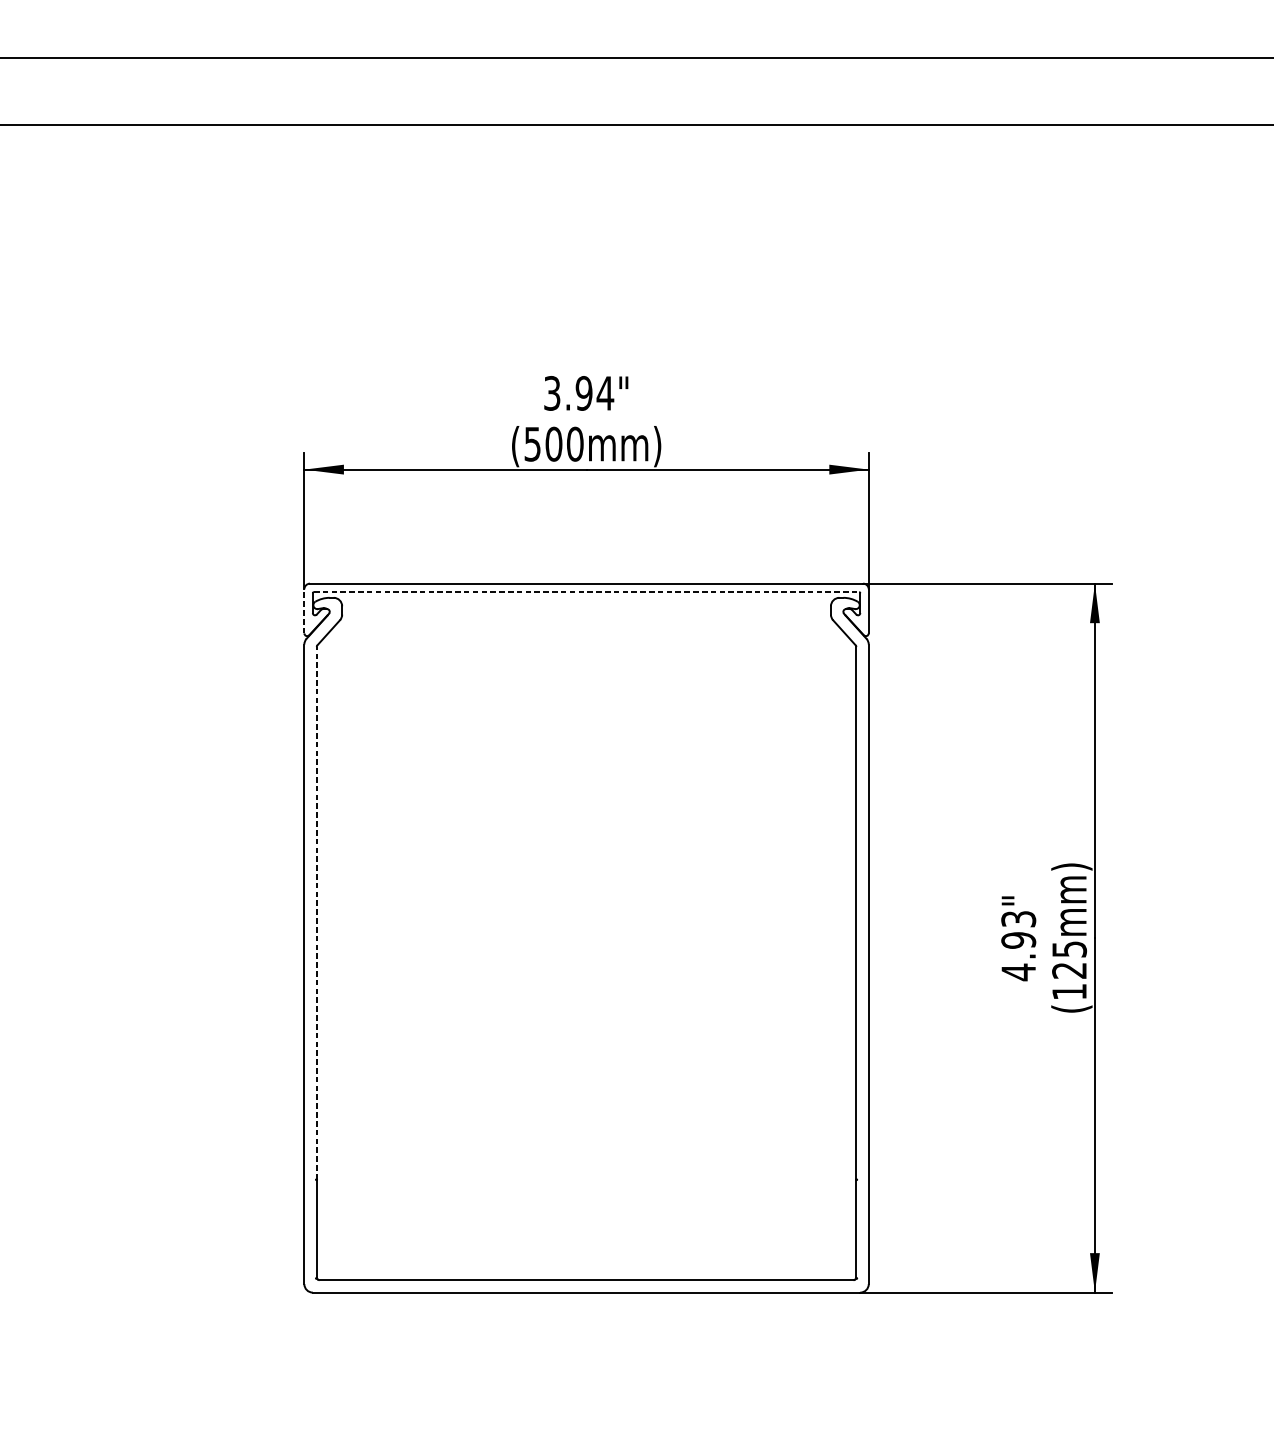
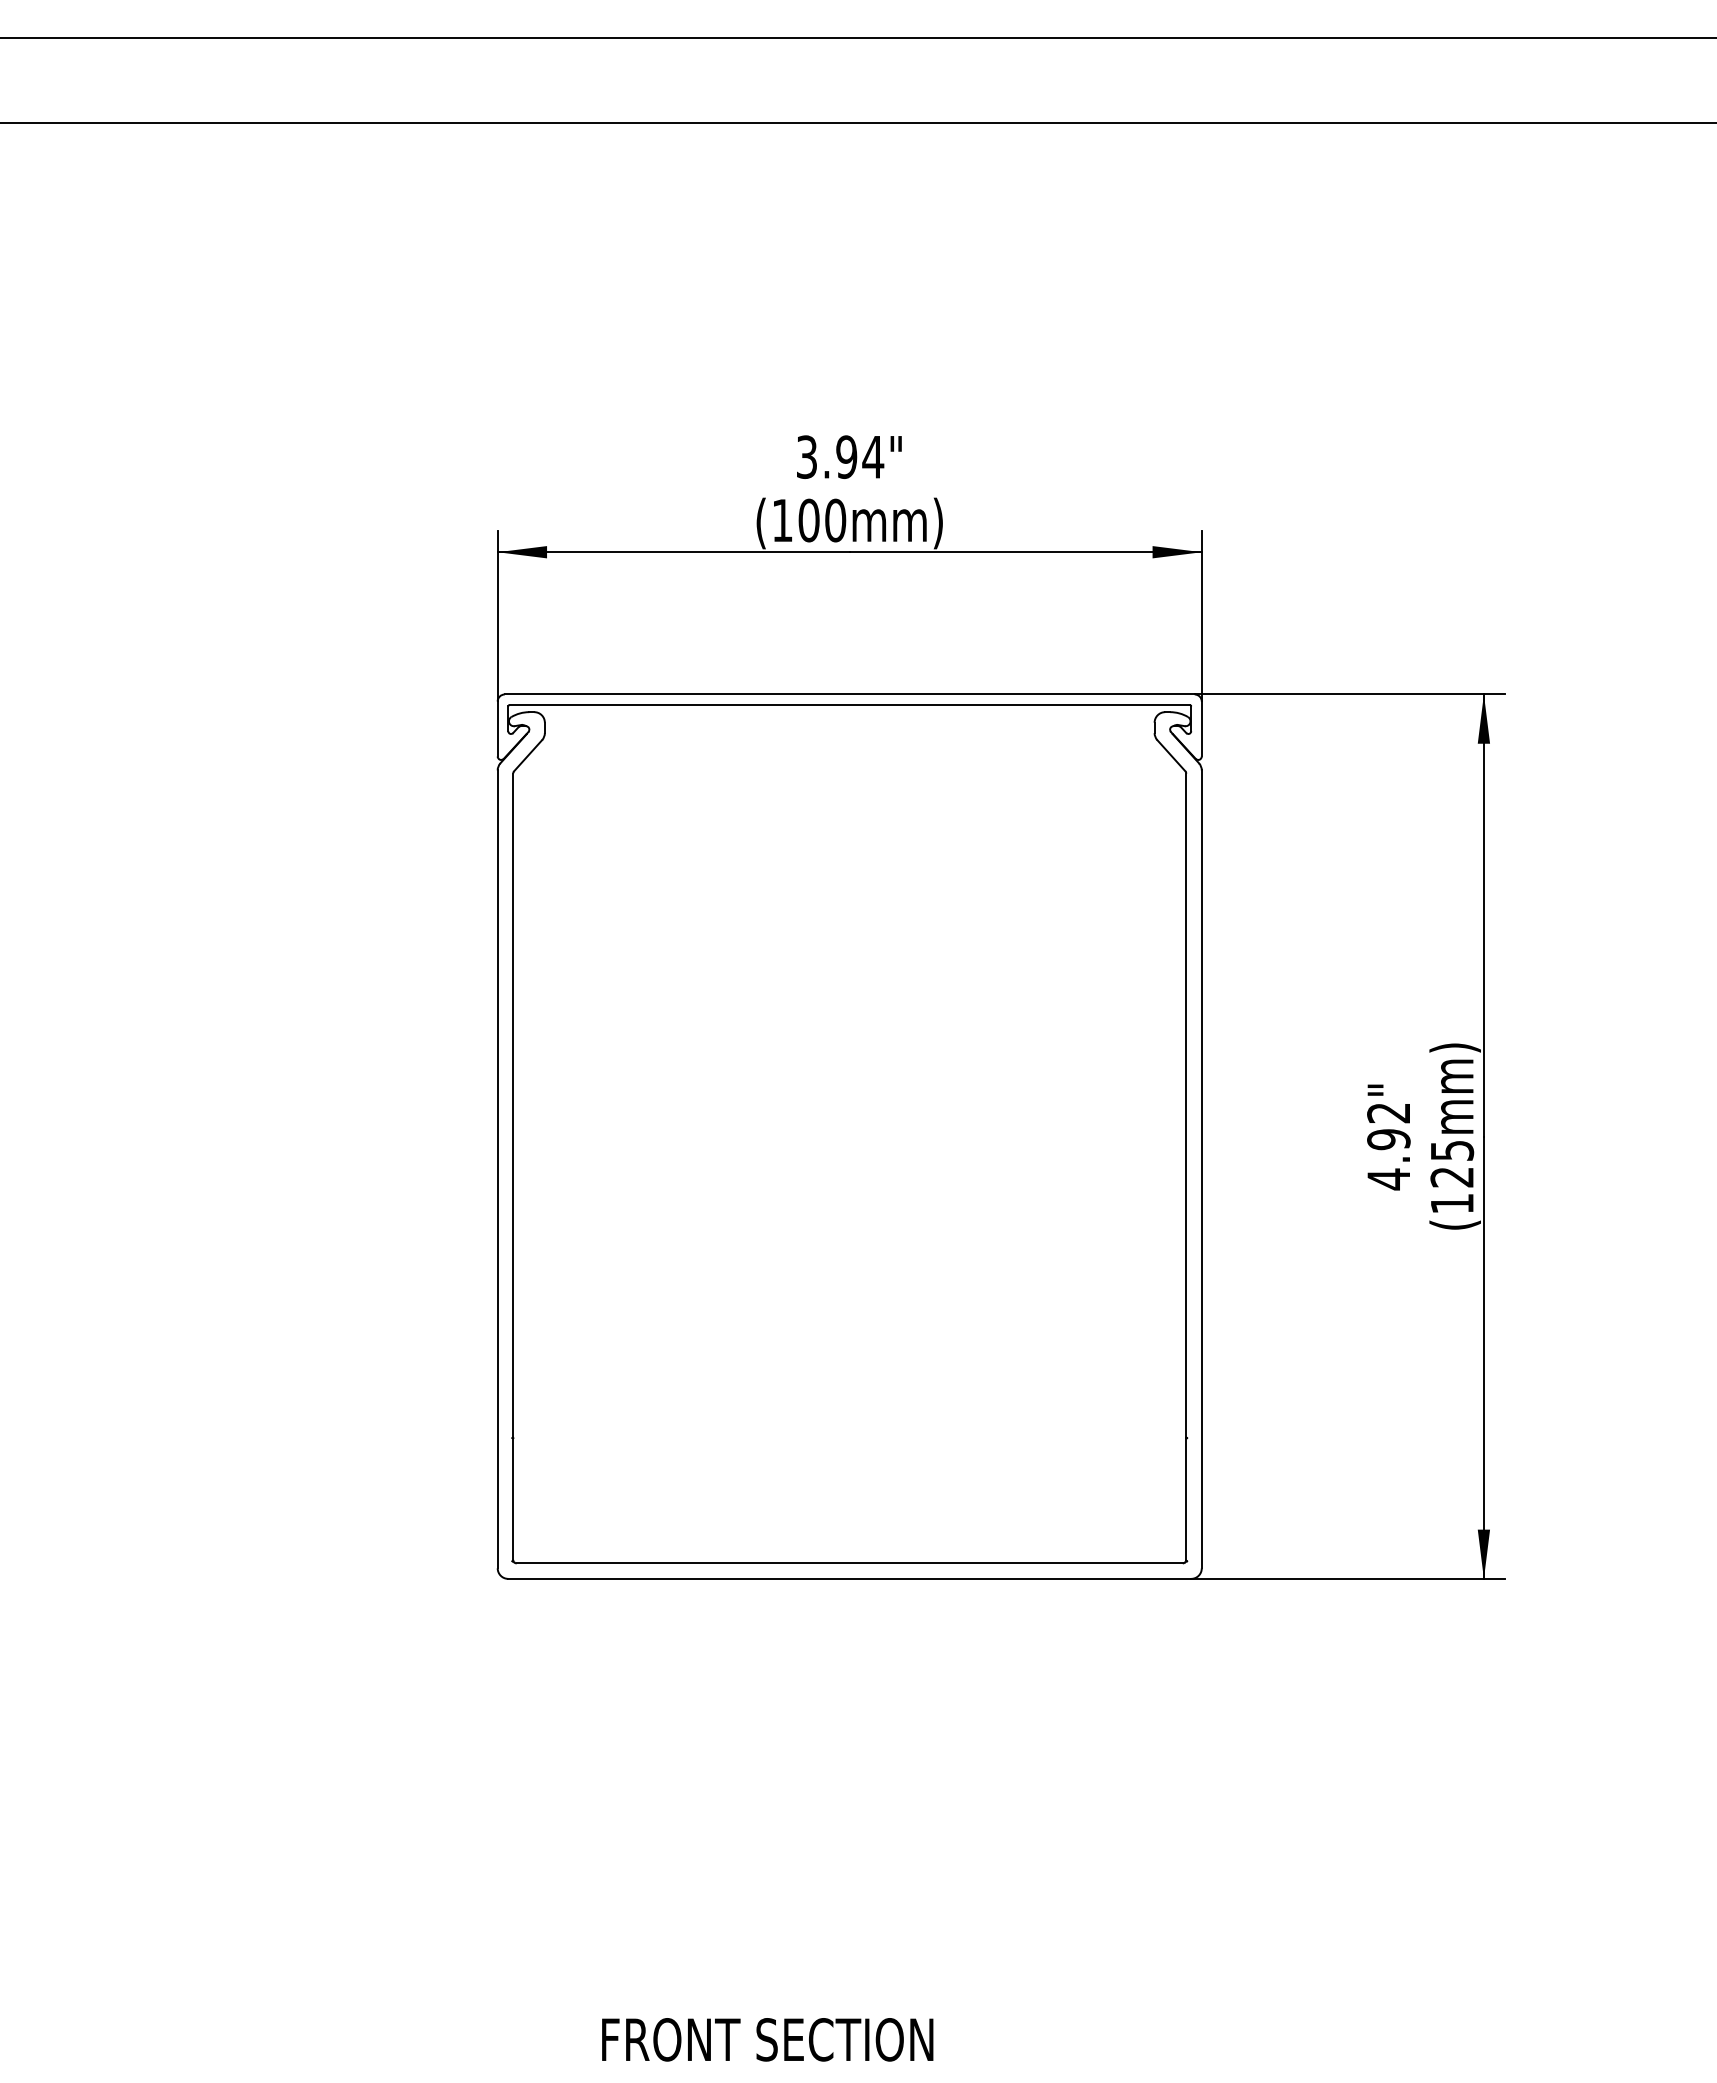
text: (532, 444) -> (782, 520), (500mm) -> (100mm)
line: (587, 592) -> (850, 705), dashed -> solid
line: (304, 610) -> (497, 728), dashed -> solid
line: (317, 913) -> (513, 1105), dashed -> solid
text: (1018, 919) -> (1388, 1113), 4.93" -> 4.92"

